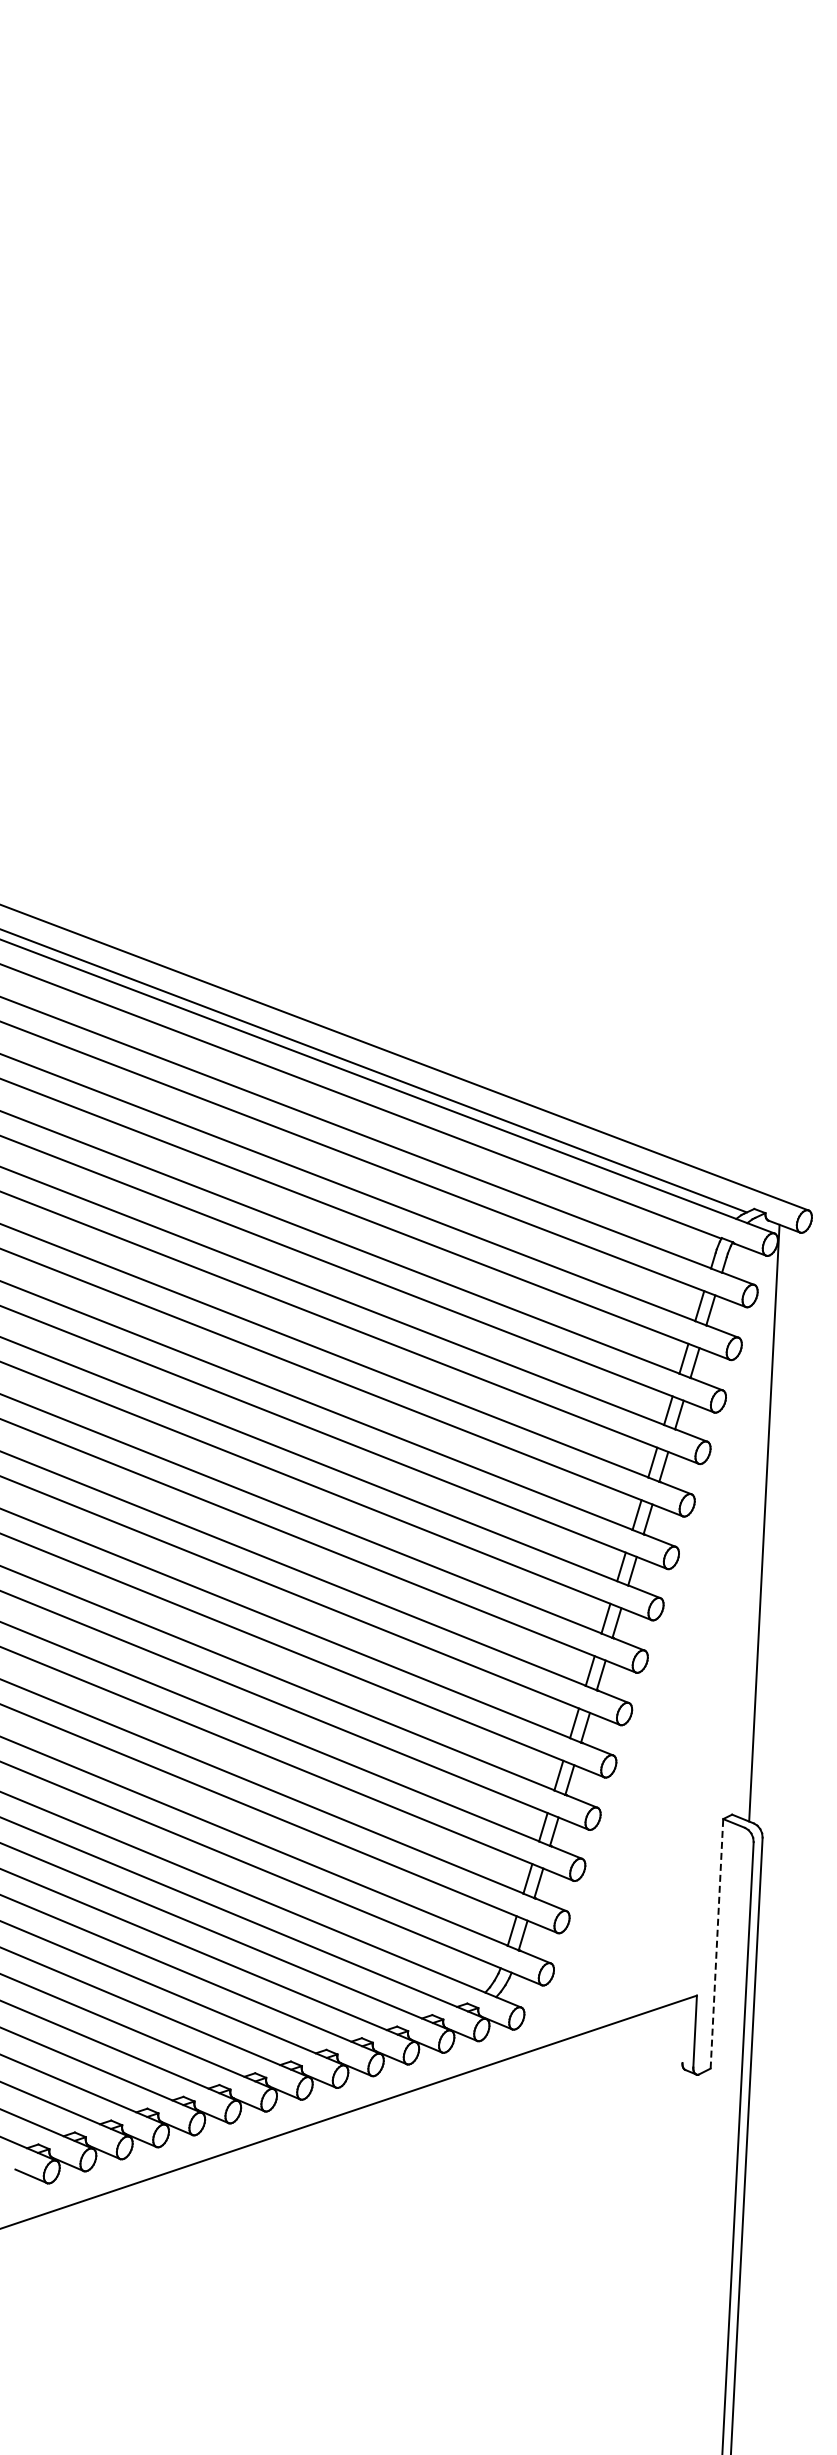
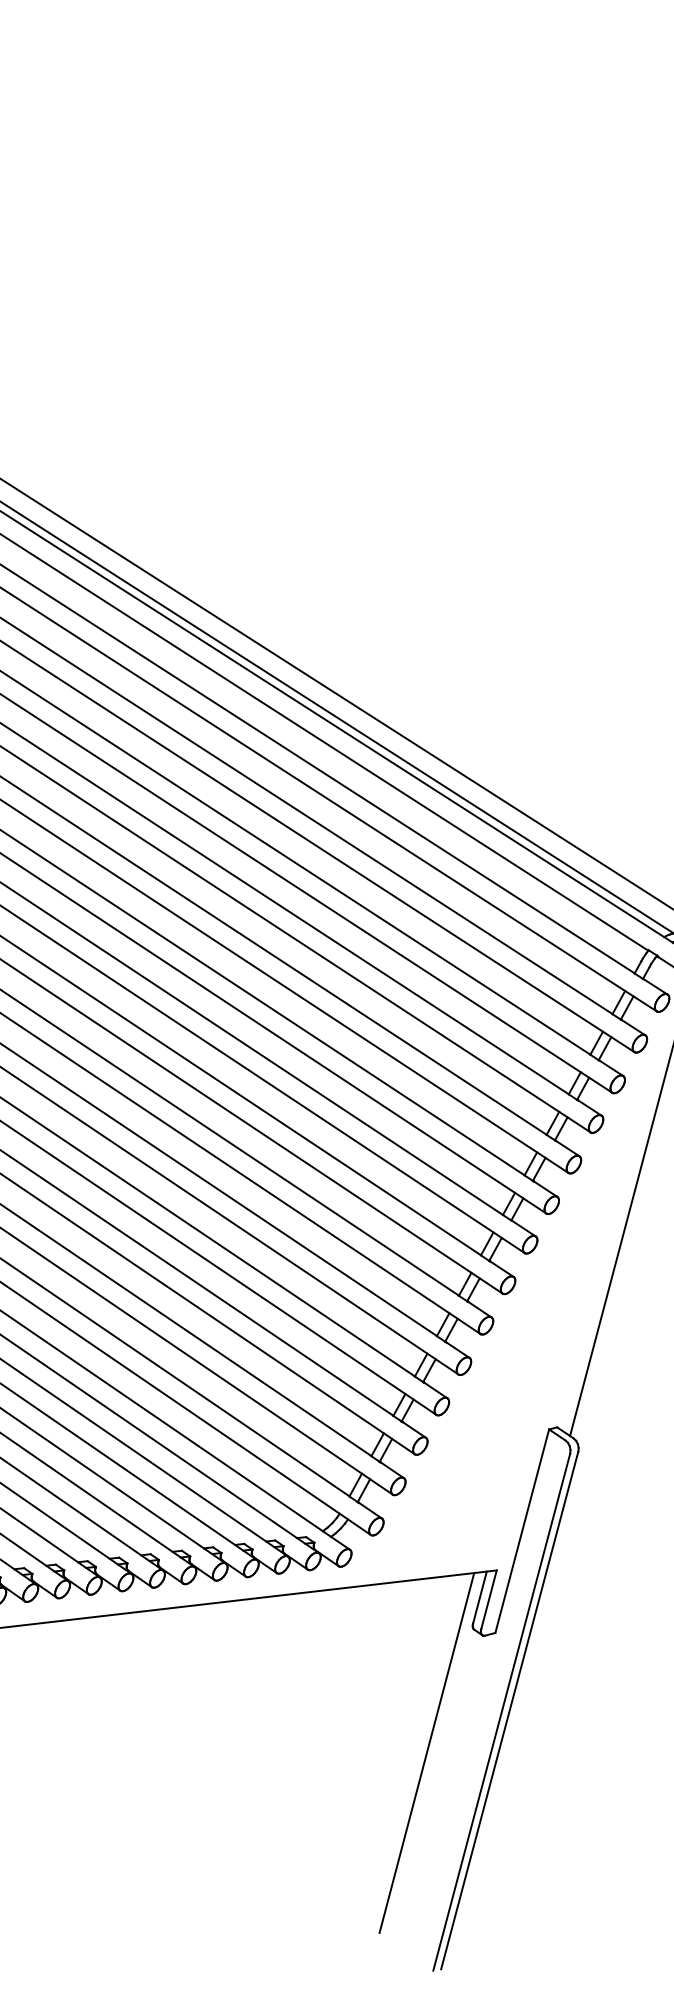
line: (716, 1943) -> (521, 1530), dashed -> solid
line: (683, 2030) -> (479, 1596), added
line: (660, 2224) -> (426, 1752), added

